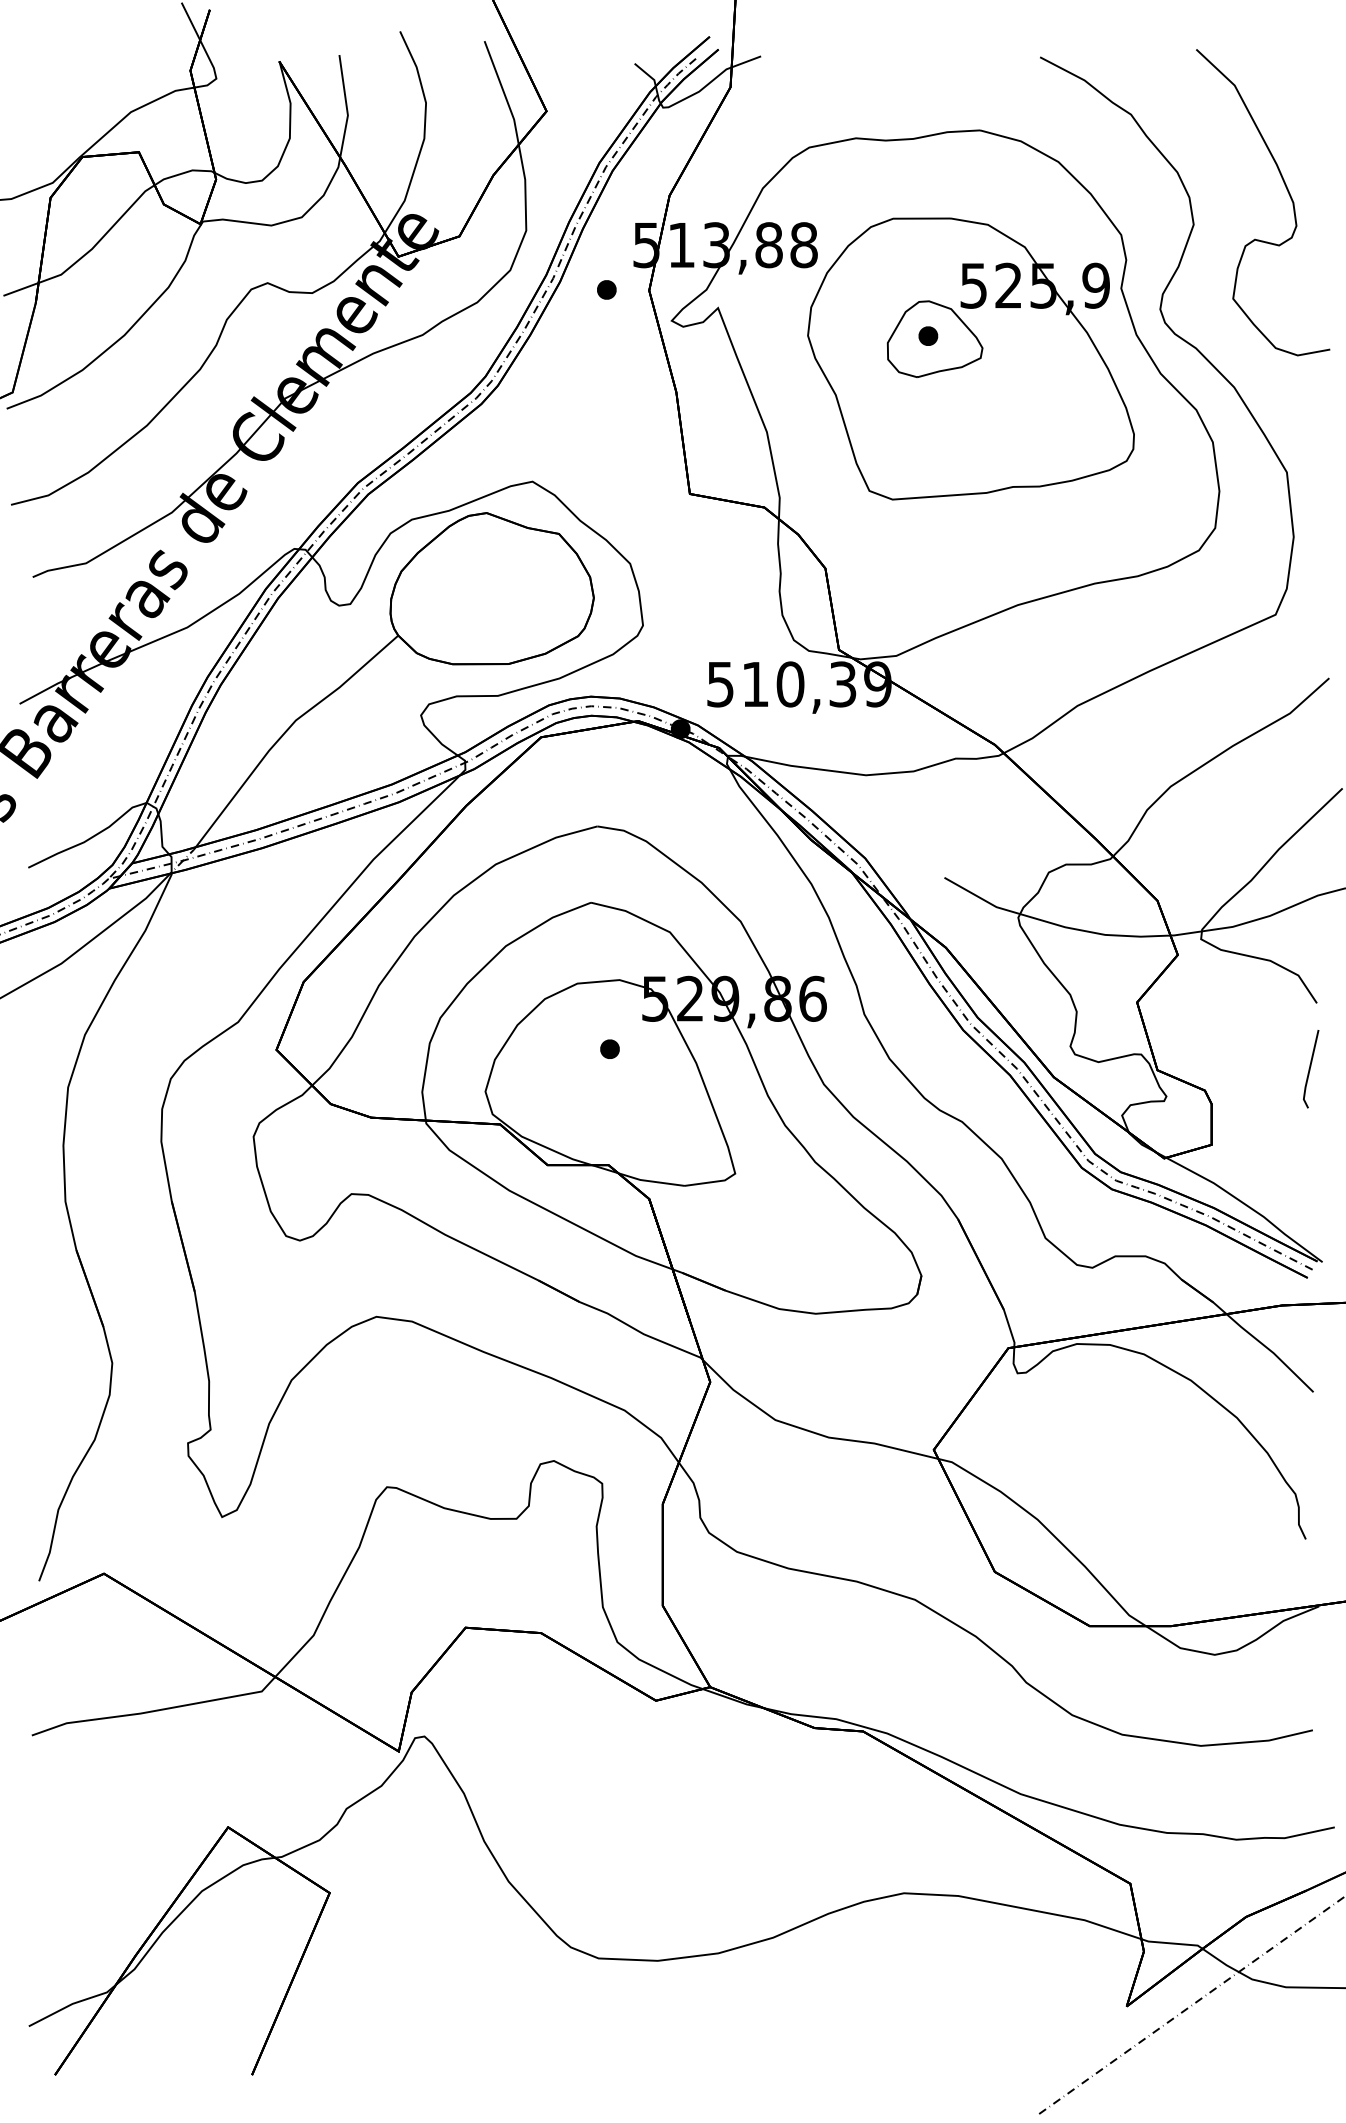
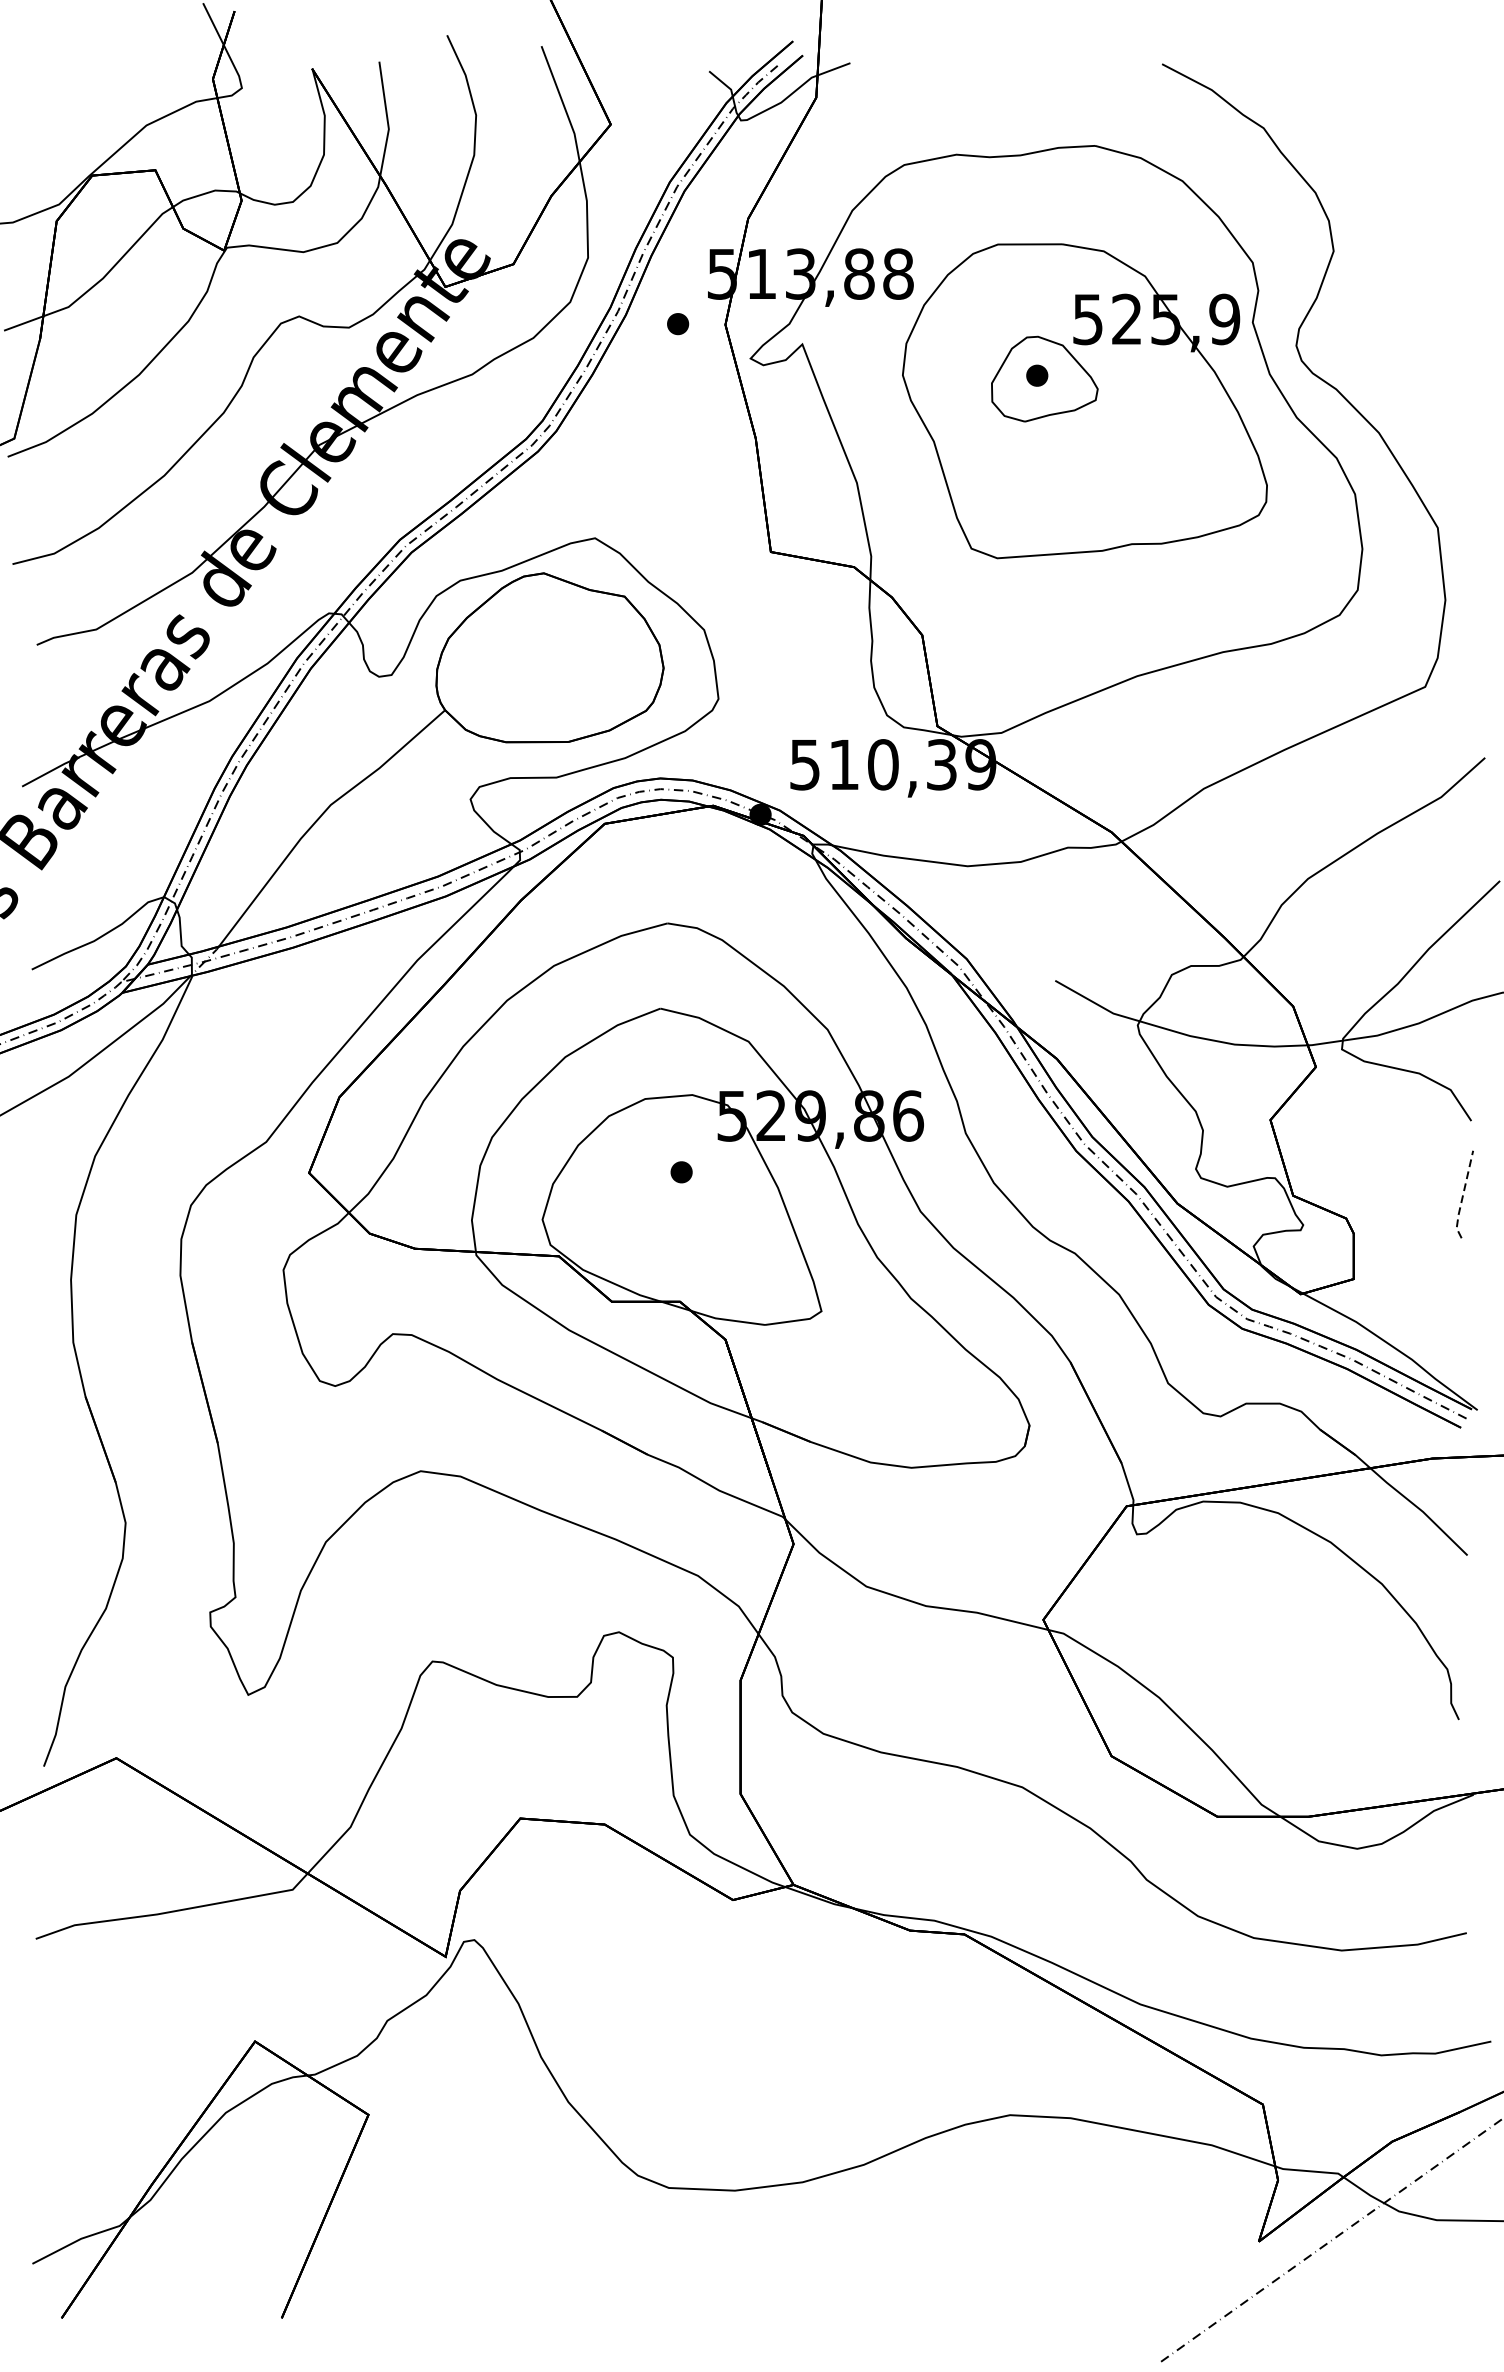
curve: (1287, 192) -> (1438, 215), removed
line: (1309, 1070) -> (1463, 1196), solid -> dashed

